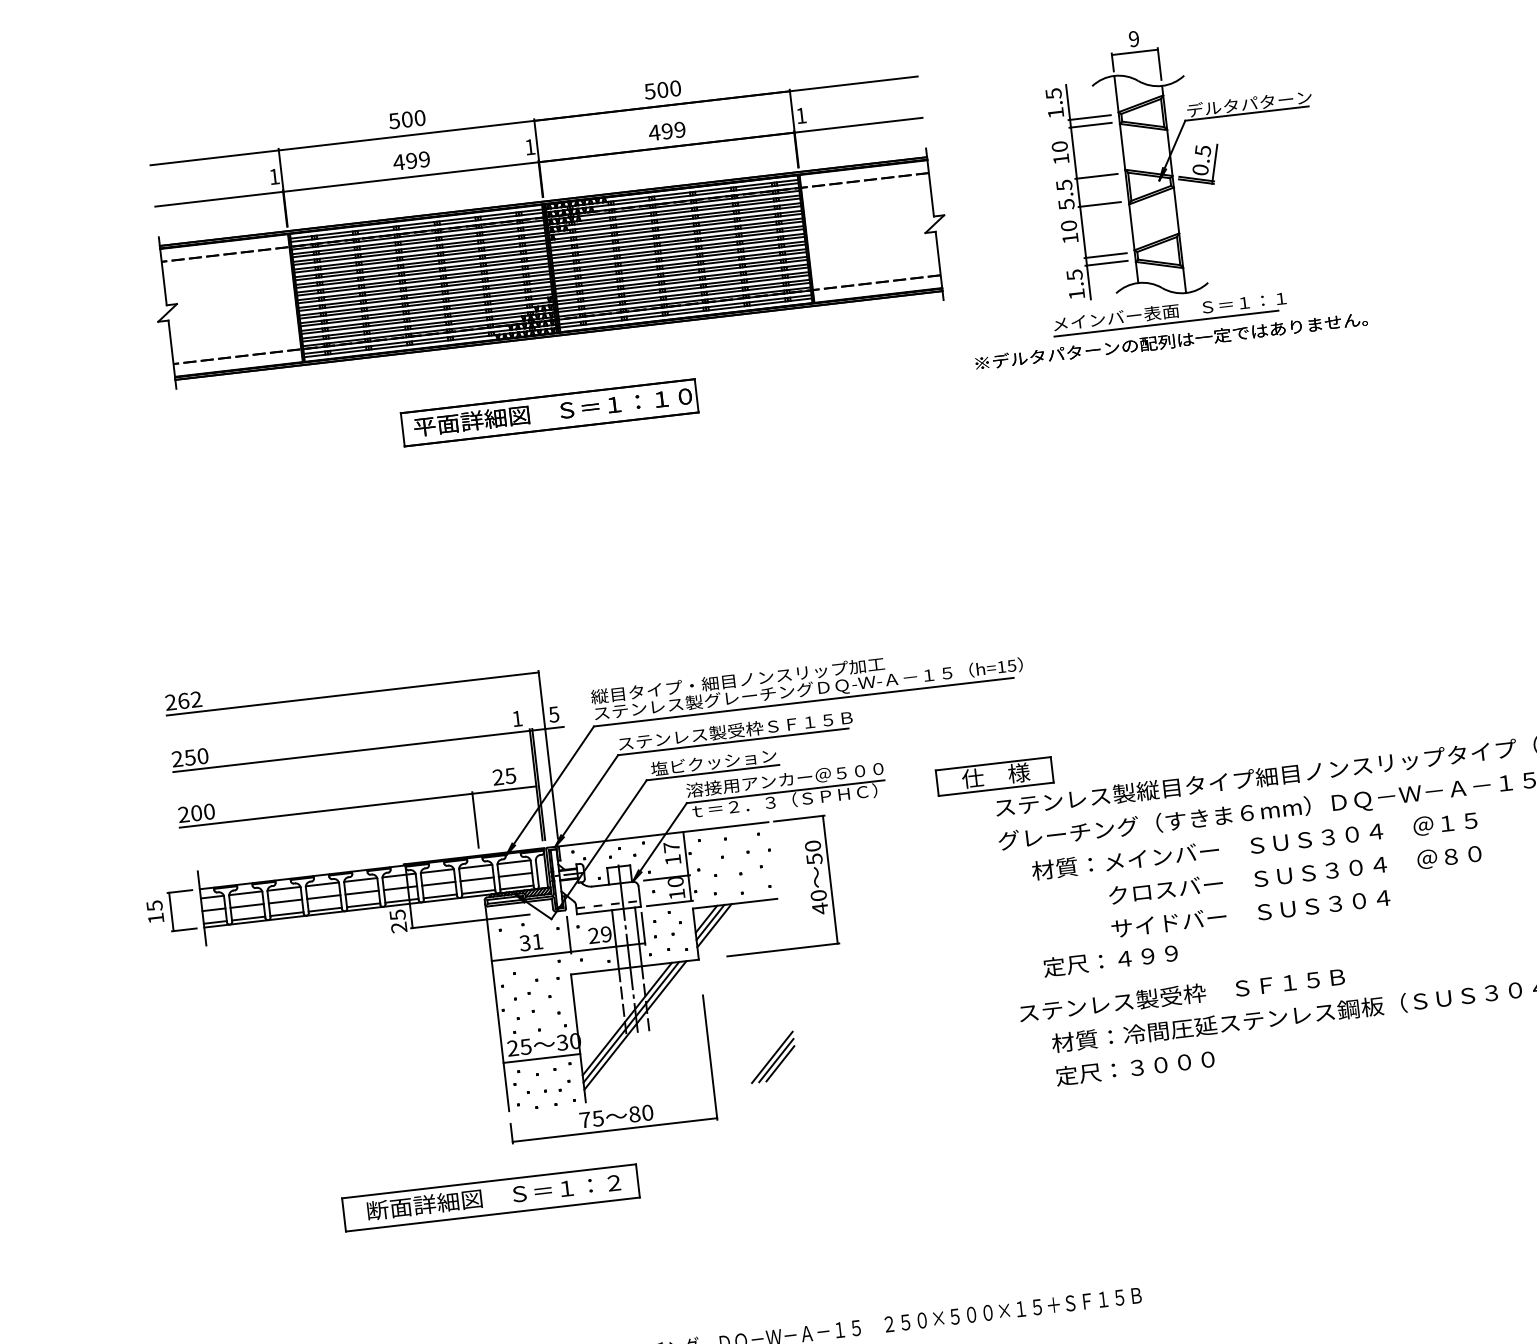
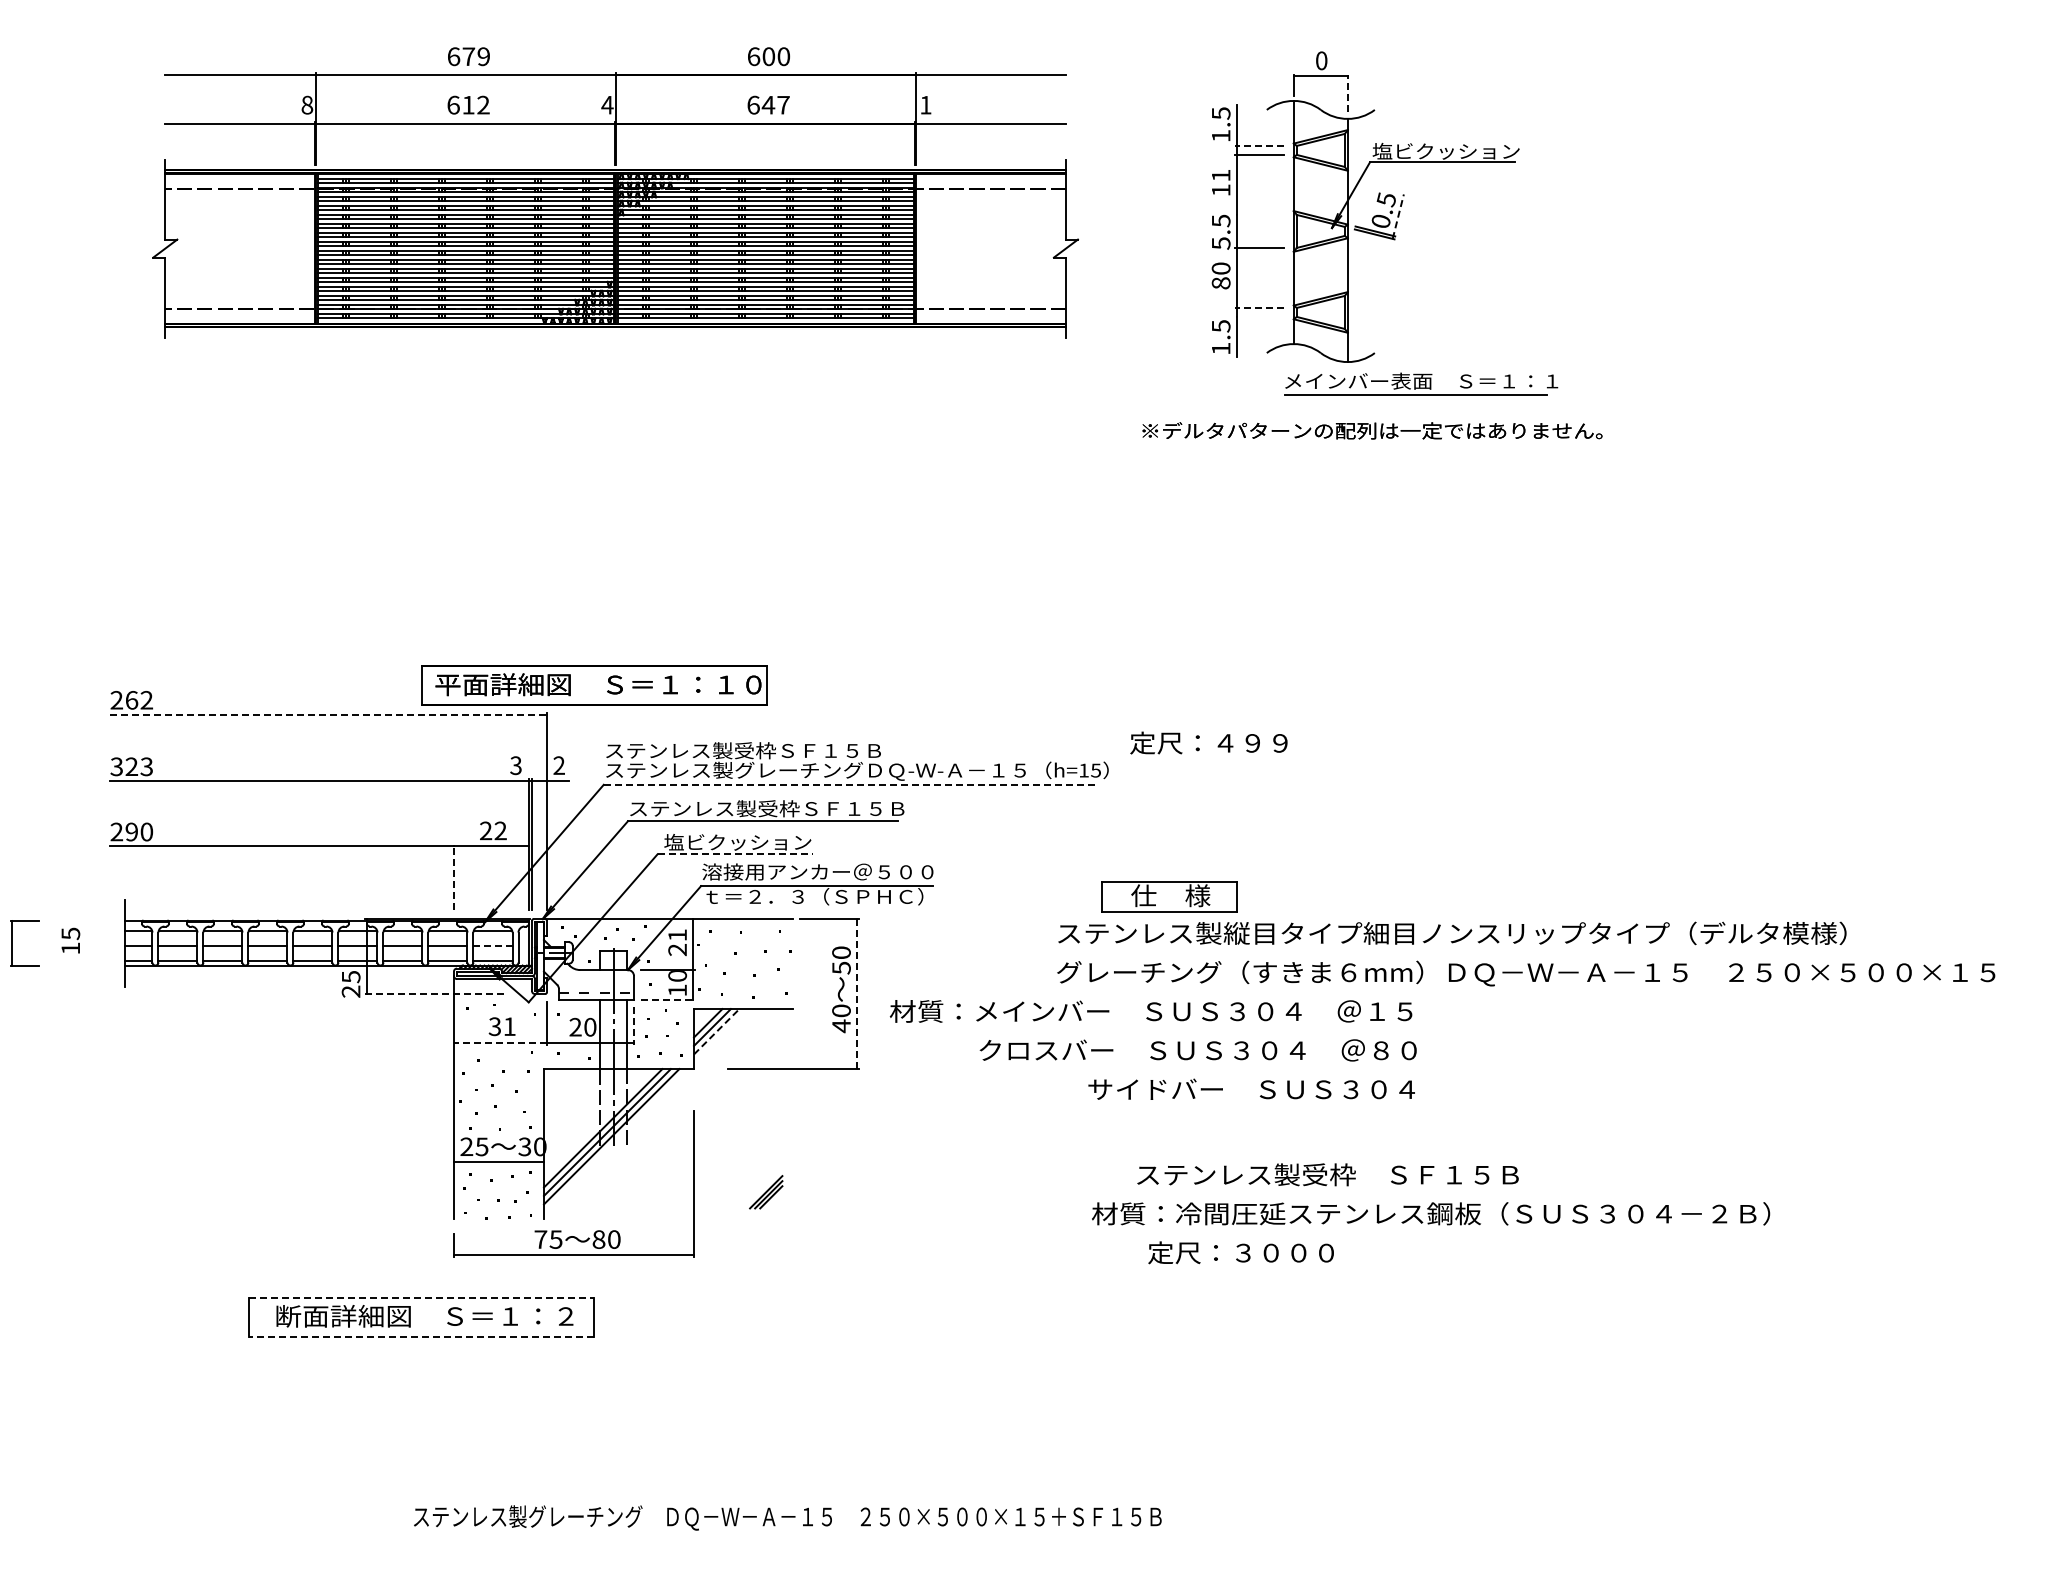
text: (1133, 38) -> (1321, 60), 9 -> 0
line: (1159, 64) -> (1347, 93), solid -> dashed
text: (649, 91) -> (753, 56), 500 -> 600
text: (1239, 104) -> (1434, 150), デルタパターン -> 塩ビクッション
line: (1089, 117) -> (1259, 145), solid -> dashed
text: (406, 119) -> (468, 56), 500 -> 679
text: (666, 130) -> (767, 104), 499 -> 647
text: (1059, 146) -> (1220, 175), 10 -> 11
text: (530, 147) -> (607, 105), 1 -> 4
text: (410, 160) -> (467, 104), 499 -> 612
line: (1214, 164) -> (1398, 216), solid -> dashed
text: (274, 176) -> (307, 104), 1 -> 8
line: (1096, 176) -> (1259, 214), removed
text: (1069, 238) -> (1220, 283), 10 -> 80
line: (1105, 255) -> (1259, 307), solid -> dashed
line: (1106, 262) -> (1259, 316), removed
part: (1170, 313) -> (1421, 383), moved
text: (1171, 340) -> (1372, 430), moved
part: (549, 412) -> (594, 685), moved
text: (737, 680) -> (776, 750), 縦目タイプ・細目ノンスリップ加工 -> ステンレス製受枠ＳＦ１５Ｂ
line: (353, 693) -> (329, 714), solid -> dashed
line: (804, 701) -> (850, 784), solid -> dashed
text: (553, 714) -> (558, 765), 5 -> 2
text: (516, 718) -> (515, 765), 1 -> 3
text: (189, 757) -> (131, 766), 250 -> 323
line: (713, 772) -> (735, 854), solid -> dashed
text: (510, 775) -> (500, 830), 25 -> 22
part: (994, 776) -> (1169, 896), moved
text: (196, 812) -> (131, 831), 200 -> 290
line: (475, 820) -> (453, 877), solid -> dashed
text: (1254, 845) -> (1150, 1011), moved
text: (672, 853) -> (677, 942), 17 -> 21
text: (1294, 874) -> (1197, 1050), moved
line: (515, 875) -> (492, 946), solid -> dashed
line: (830, 879) -> (857, 993), solid -> dashed
line: (670, 903) -> (668, 1000), solid -> dashed
part: (171, 912) -> (12, 943), moved
text: (1250, 912) -> (1251, 1088), moved
line: (469, 921) -> (433, 994), solid -> dashed
line: (715, 925) -> (717, 1031), solid -> dashed
line: (643, 928) -> (634, 1025), solid -> dashed
text: (606, 934) -> (590, 1027), 29 -> 20
line: (531, 956) -> (500, 1042), solid -> dashed
text: (1110, 959) -> (1208, 742), moved
text: (1181, 994) -> (1327, 1174), moved
part: (772, 1057) -> (766, 1192), size x0.6
text: (1134, 1067) -> (1240, 1252), moved
line: (489, 1181) -> (421, 1297), solid -> dashed
line: (493, 1214) -> (421, 1336), solid -> dashed

